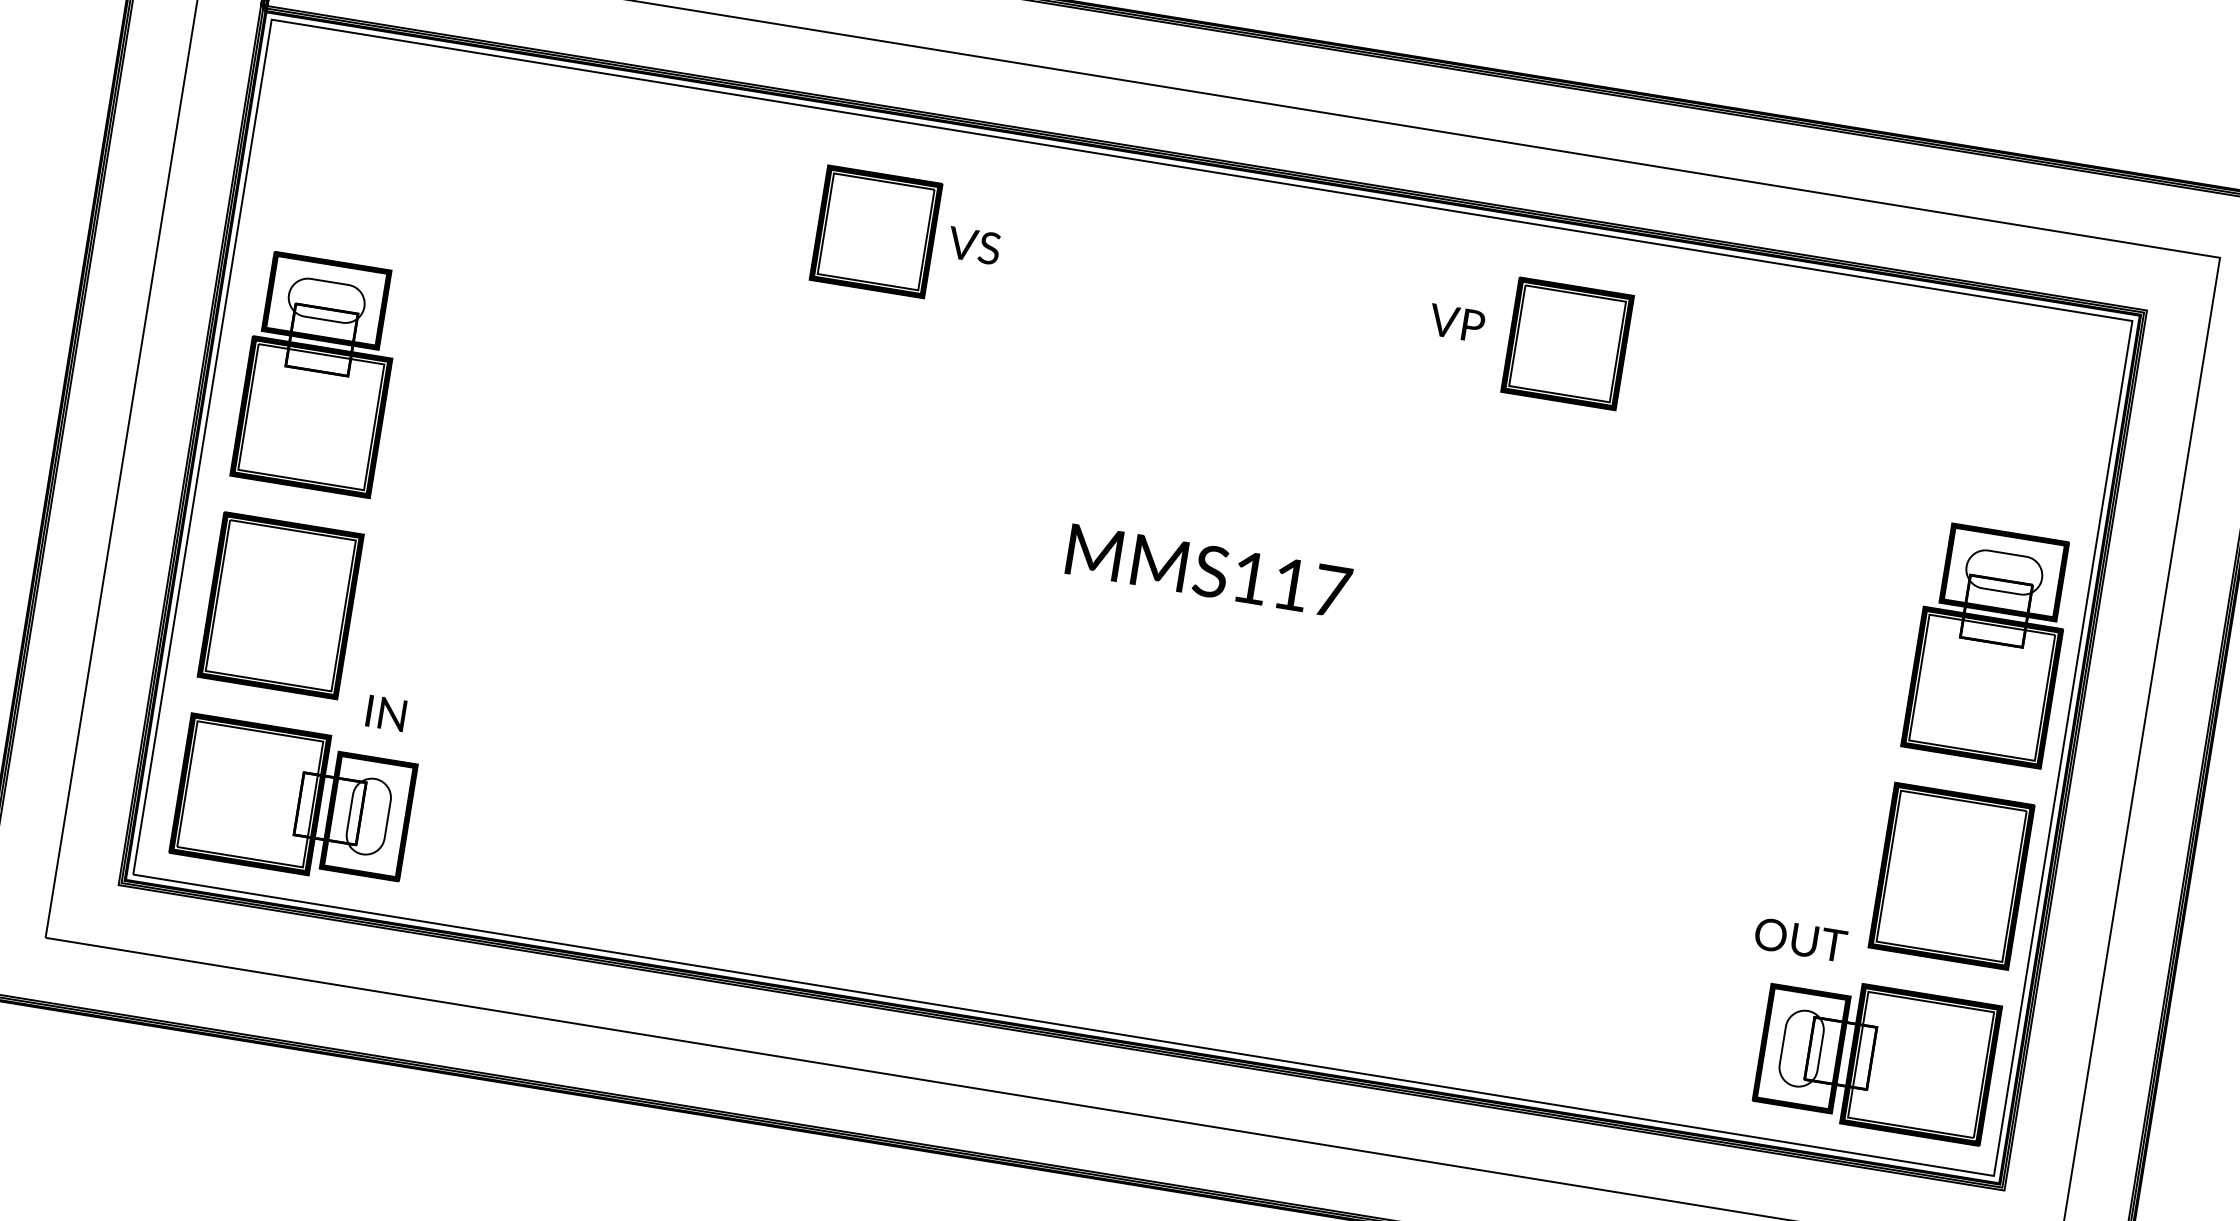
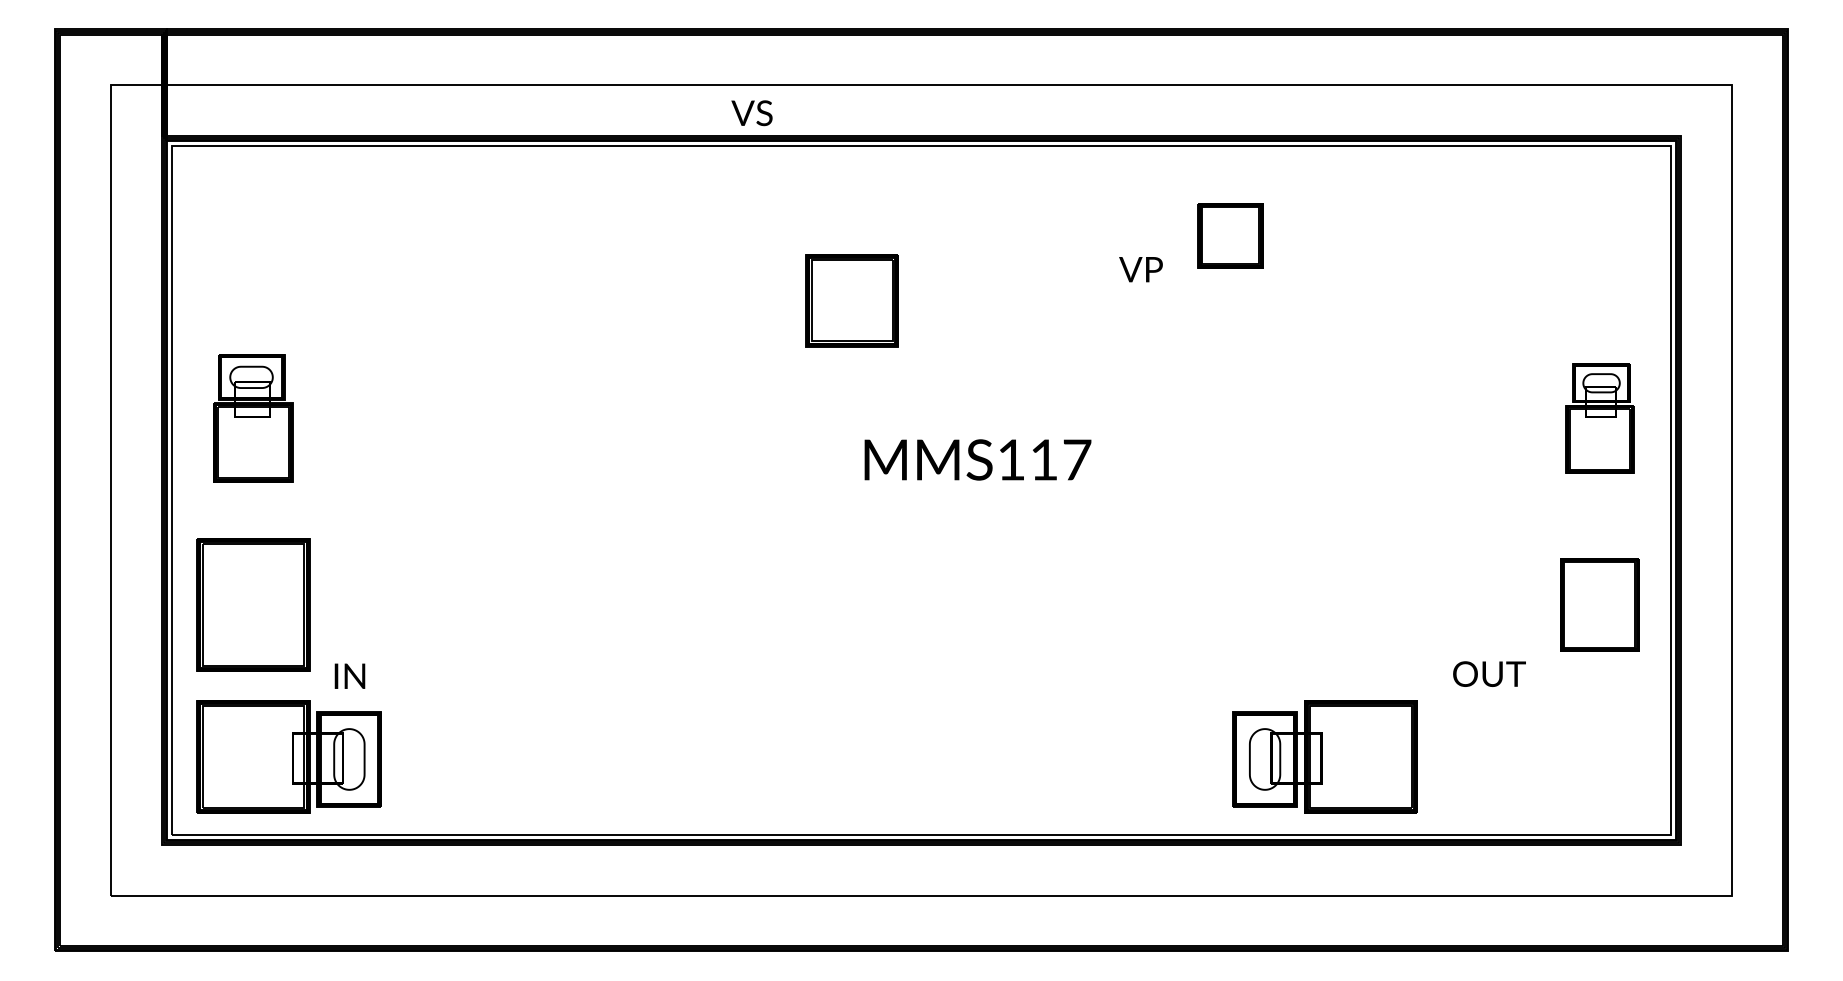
part: (875, 231) -> (851, 300), moved
text: (973, 245) -> (751, 113), moved
text: (1456, 322) -> (1140, 269), moved
part: (1567, 343) -> (1230, 235), size x0.7
part: (318, 374) -> (253, 418), size x0.7
part: (1988, 644) -> (1599, 418), size x0.6
part: (1951, 875) -> (1599, 604), size x0.7
part: (1876, 1056) -> (1324, 756), moved

